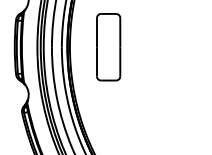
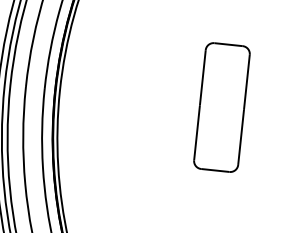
part: (108, 47) -> (221, 108), moved

